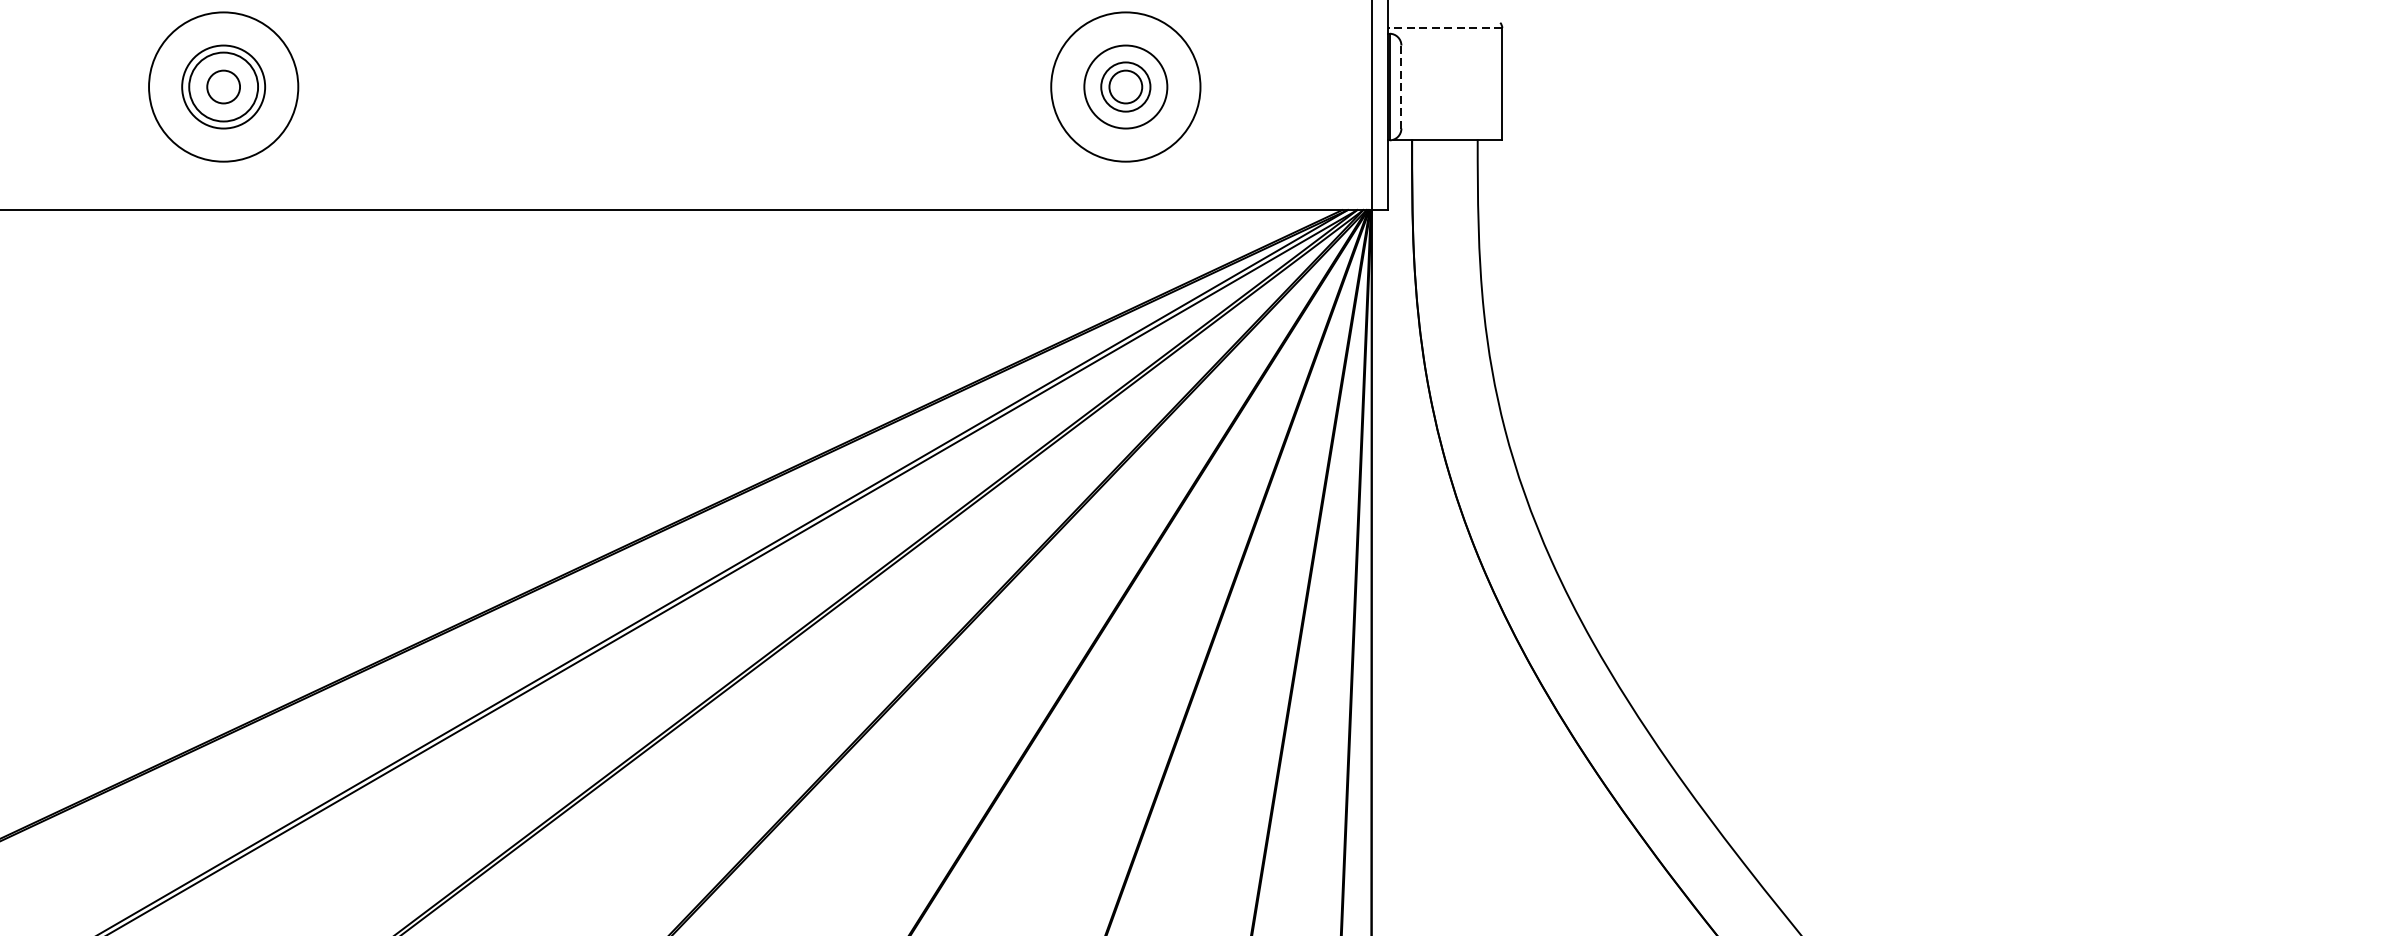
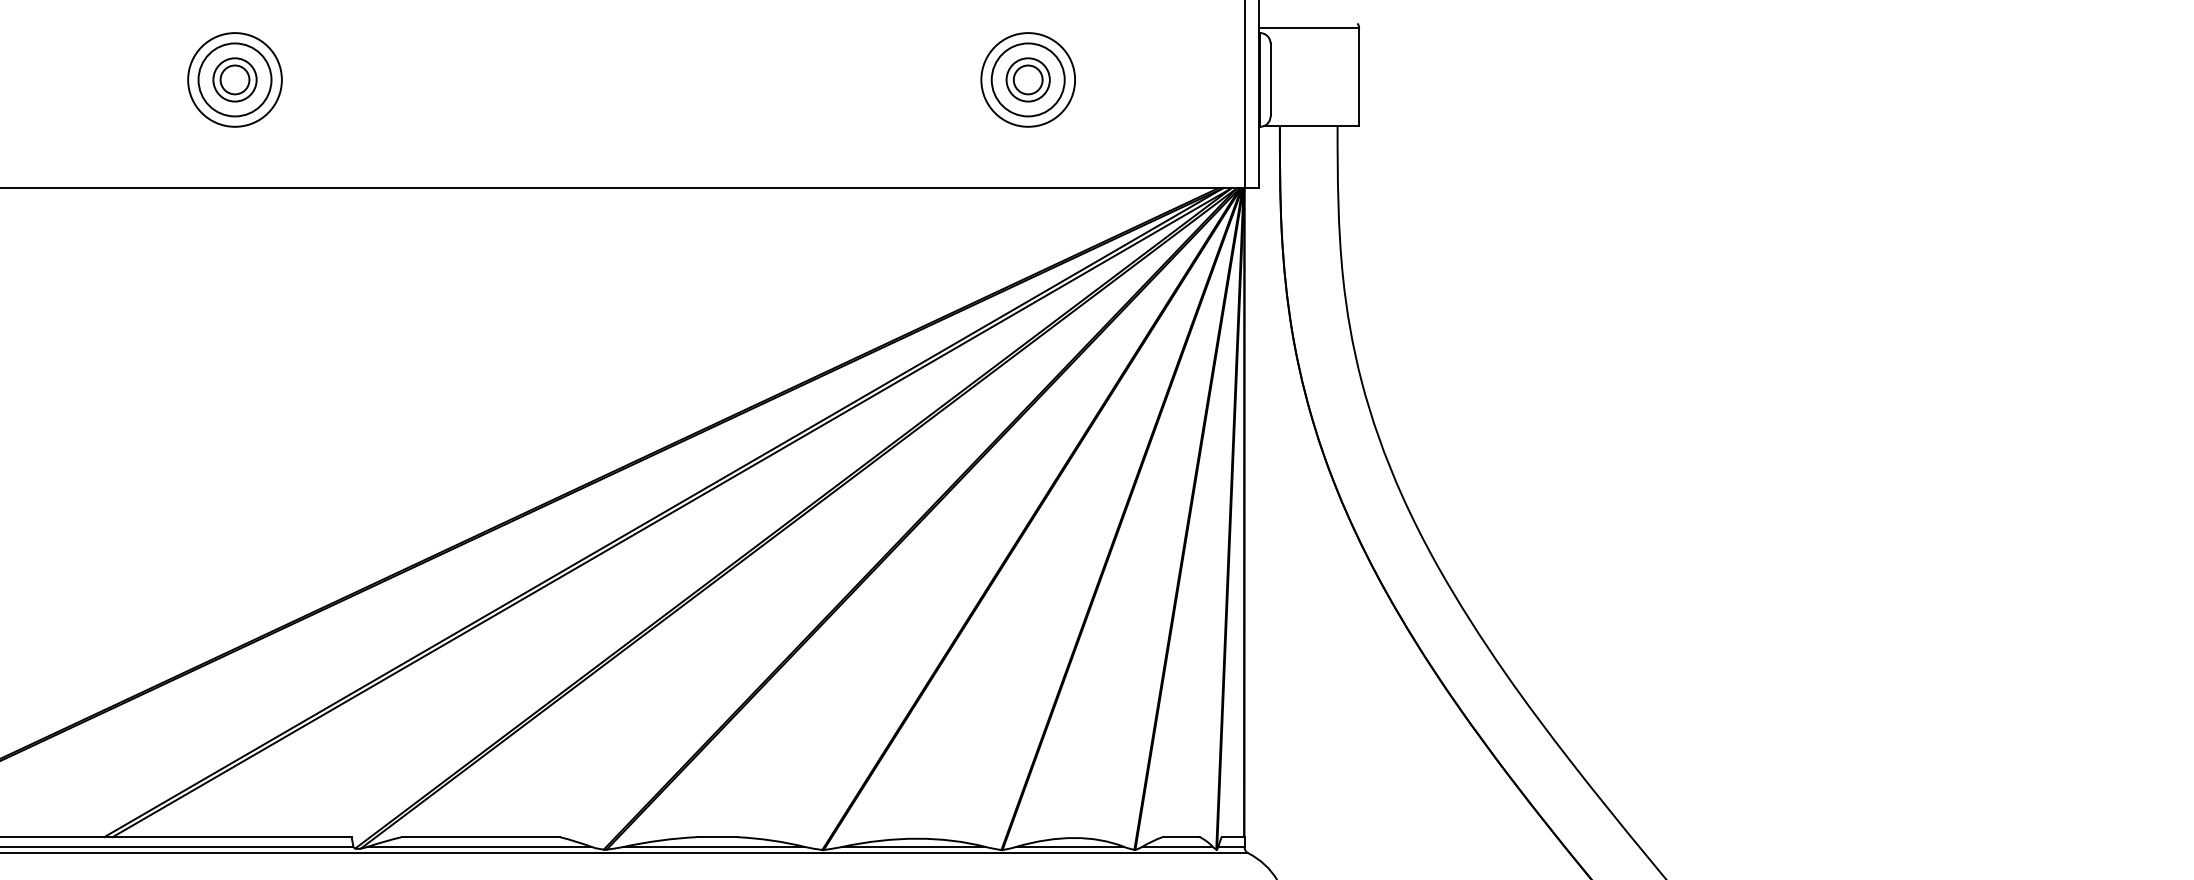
line: (1444, 28) -> (1308, 28), dashed -> solid
circle: (223, 86) -> (234, 79), size x0.71
circle: (223, 86) -> (234, 79), size x0.71
circle: (1126, 86) -> (1028, 79), size x0.71
line: (1401, 87) -> (1270, 80), dashed -> solid

